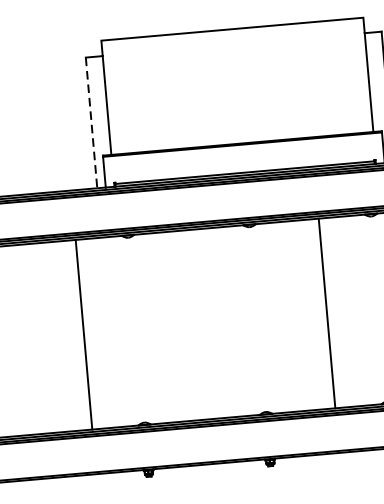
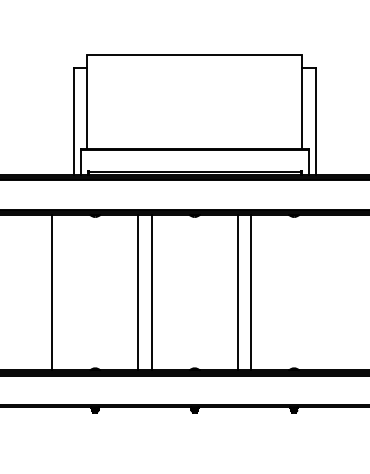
line: (91, 123) -> (73, 121), dashed -> solid
line: (310, 314) -> (237, 292), added
line: (204, 323) -> (151, 292), added
line: (189, 325) -> (138, 292), added

